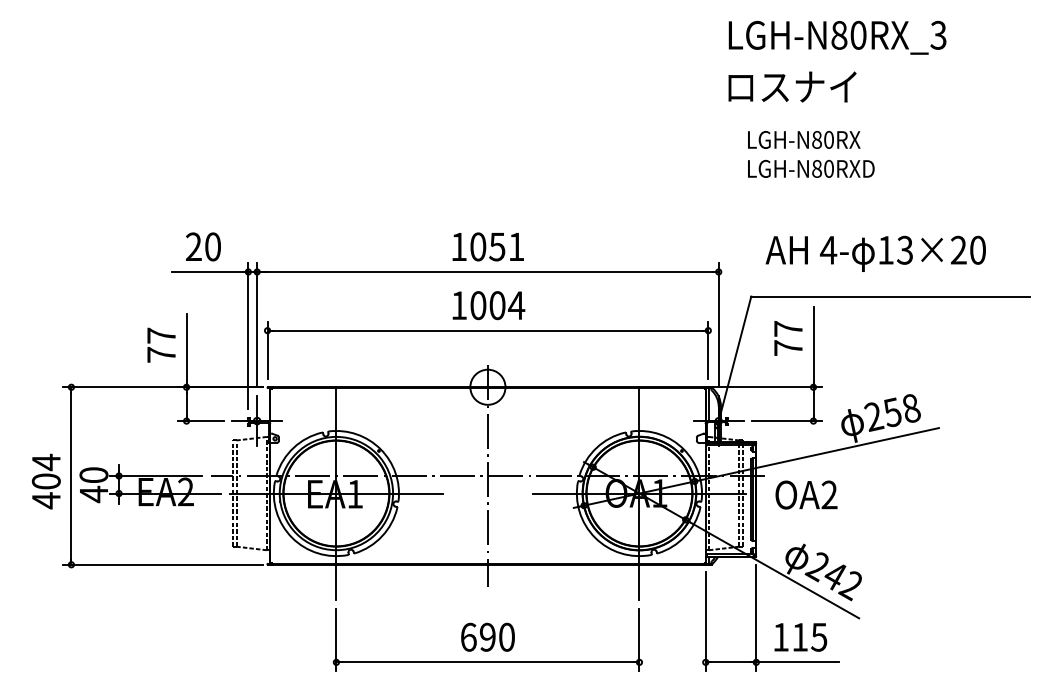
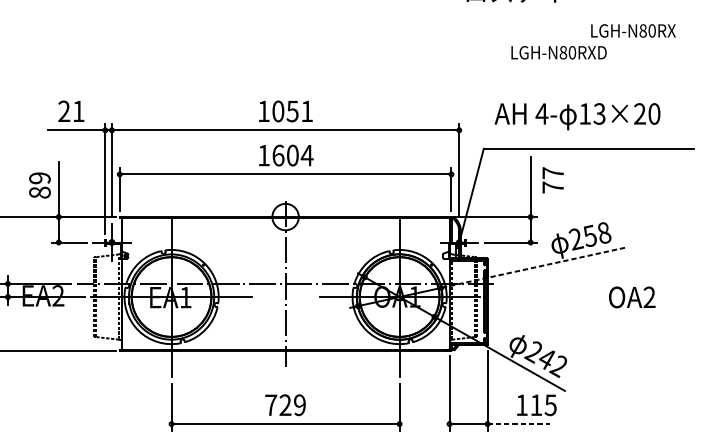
text: (804, 139) -> (633, 30), moved
text: (811, 168) -> (559, 52), moved
text: (212, 246) -> (78, 111), 20 -> 21
text: (478, 305) -> (278, 155), 1004 -> 1604
text: (788, 338) -> (553, 180), moved
text: (161, 344) -> (39, 184), 77 -> 89
line: (818, 454) -> (534, 267), solid -> dashed
text: (806, 494) -> (632, 297), moved
text: (487, 636) -> (285, 404), 690 -> 729
text: (800, 637) -> (536, 405), moved
line: (798, 662) -> (519, 424), solid -> dashed

